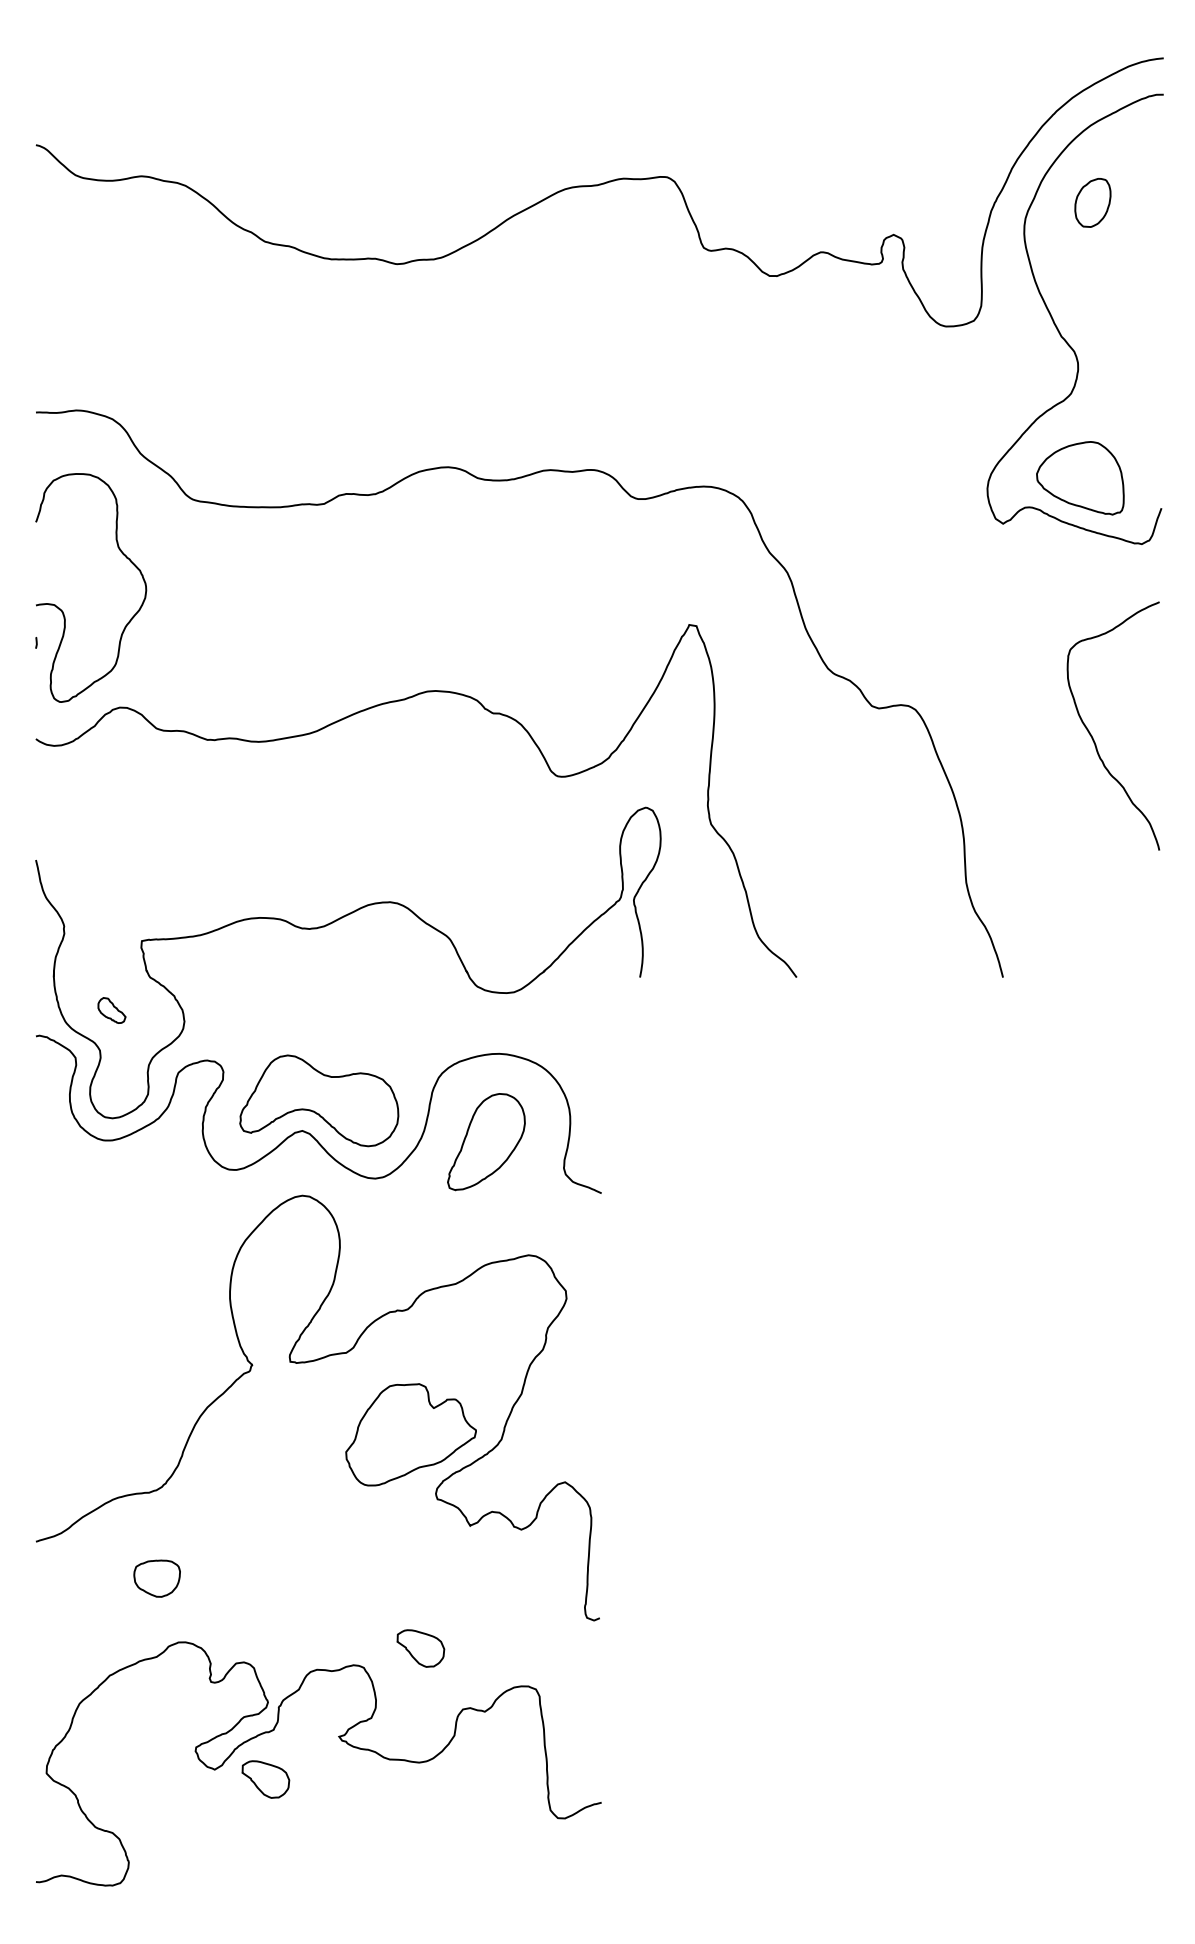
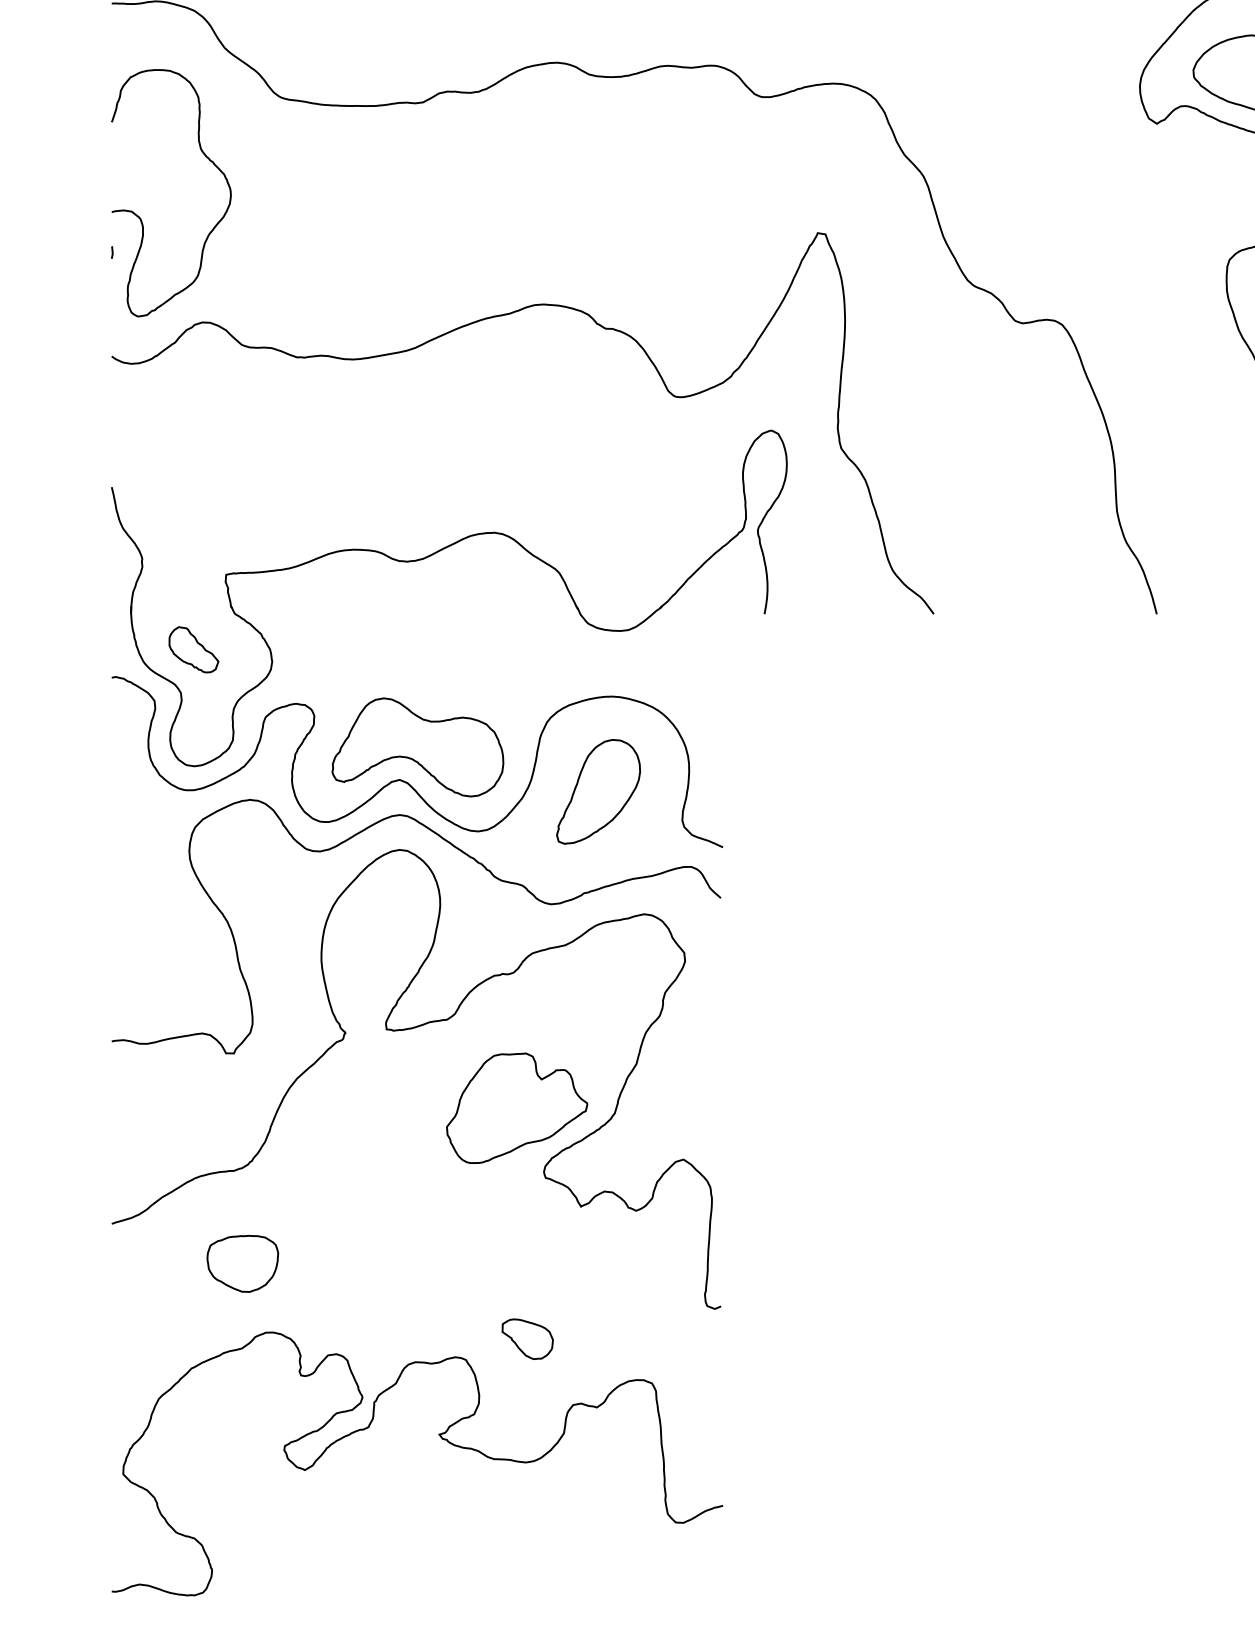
part: (111, 1010) -> (193, 649), size x1.67
curve: (361, 1199) -> (463, 854), added
part: (156, 1578) -> (242, 1263), size x1.43
part: (265, 1779) -> (359, 1480), removed

